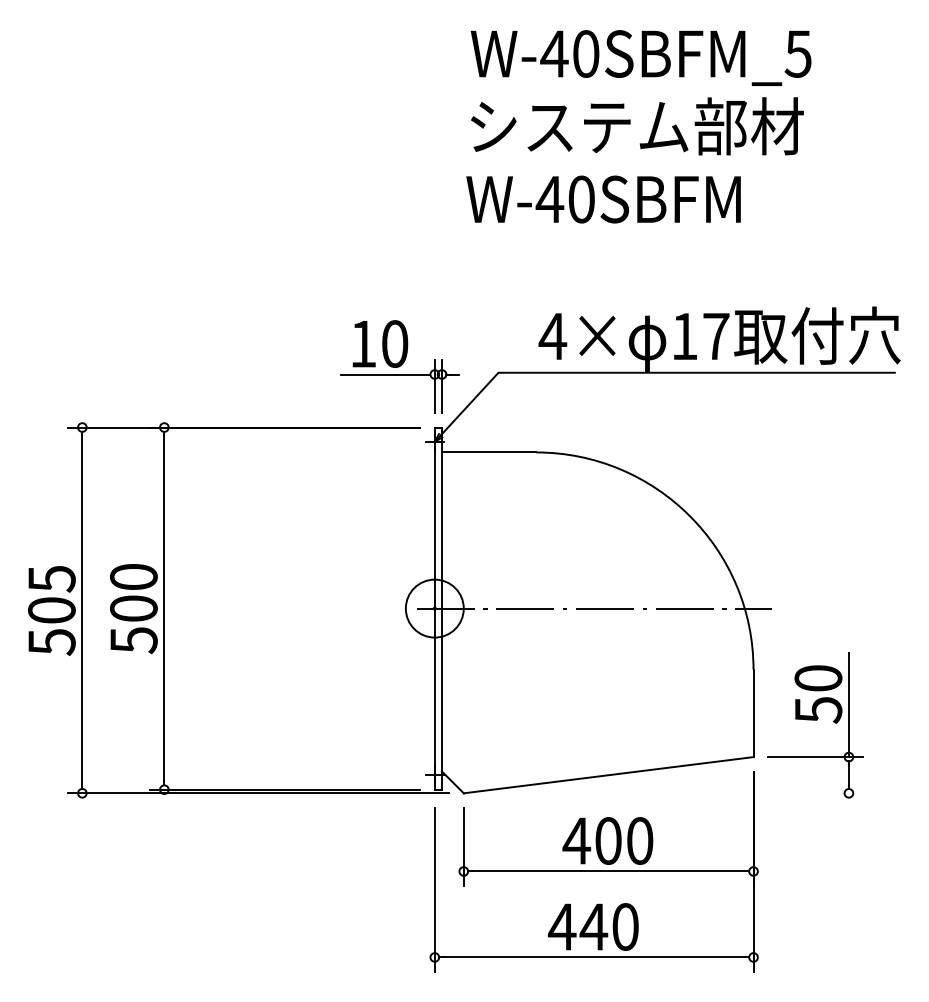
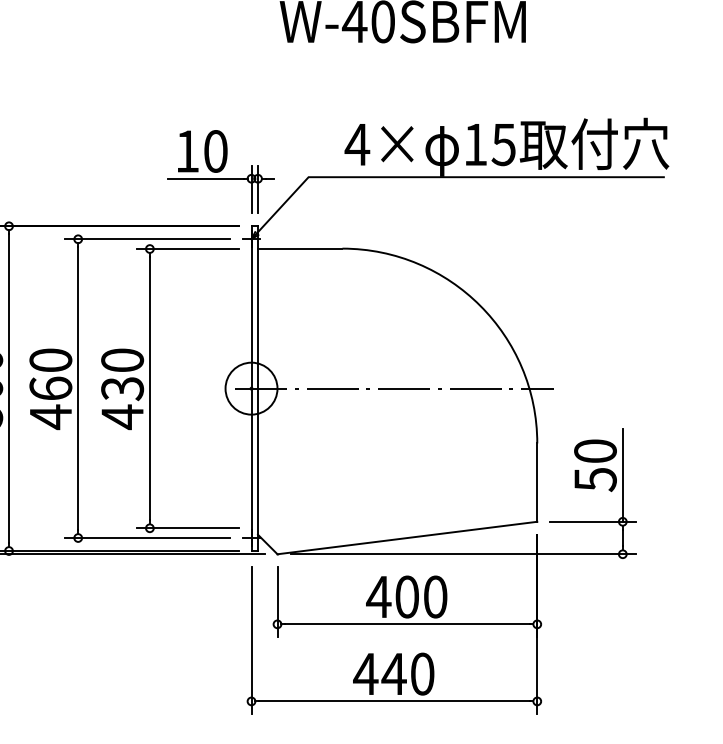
text: (715, 336) -> (503, 144), 17 -> 15
part: (305, 602) -> (135, 383), added
line: (670, 793) -> (462, 554), added

